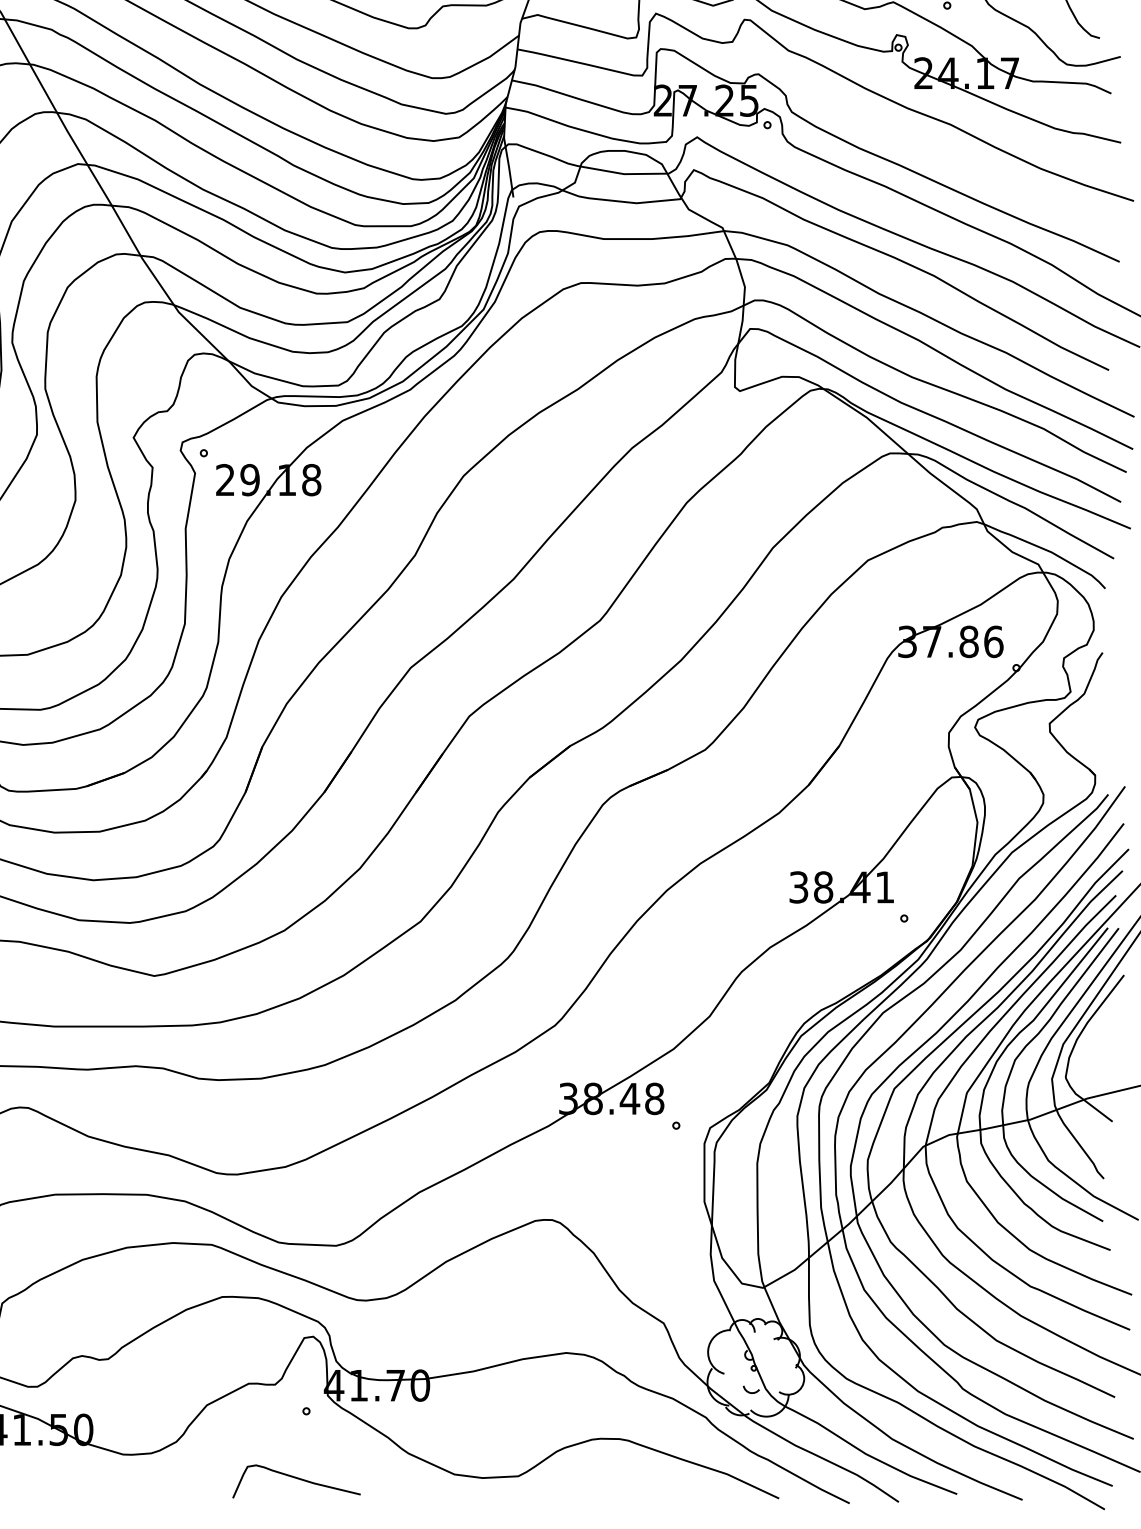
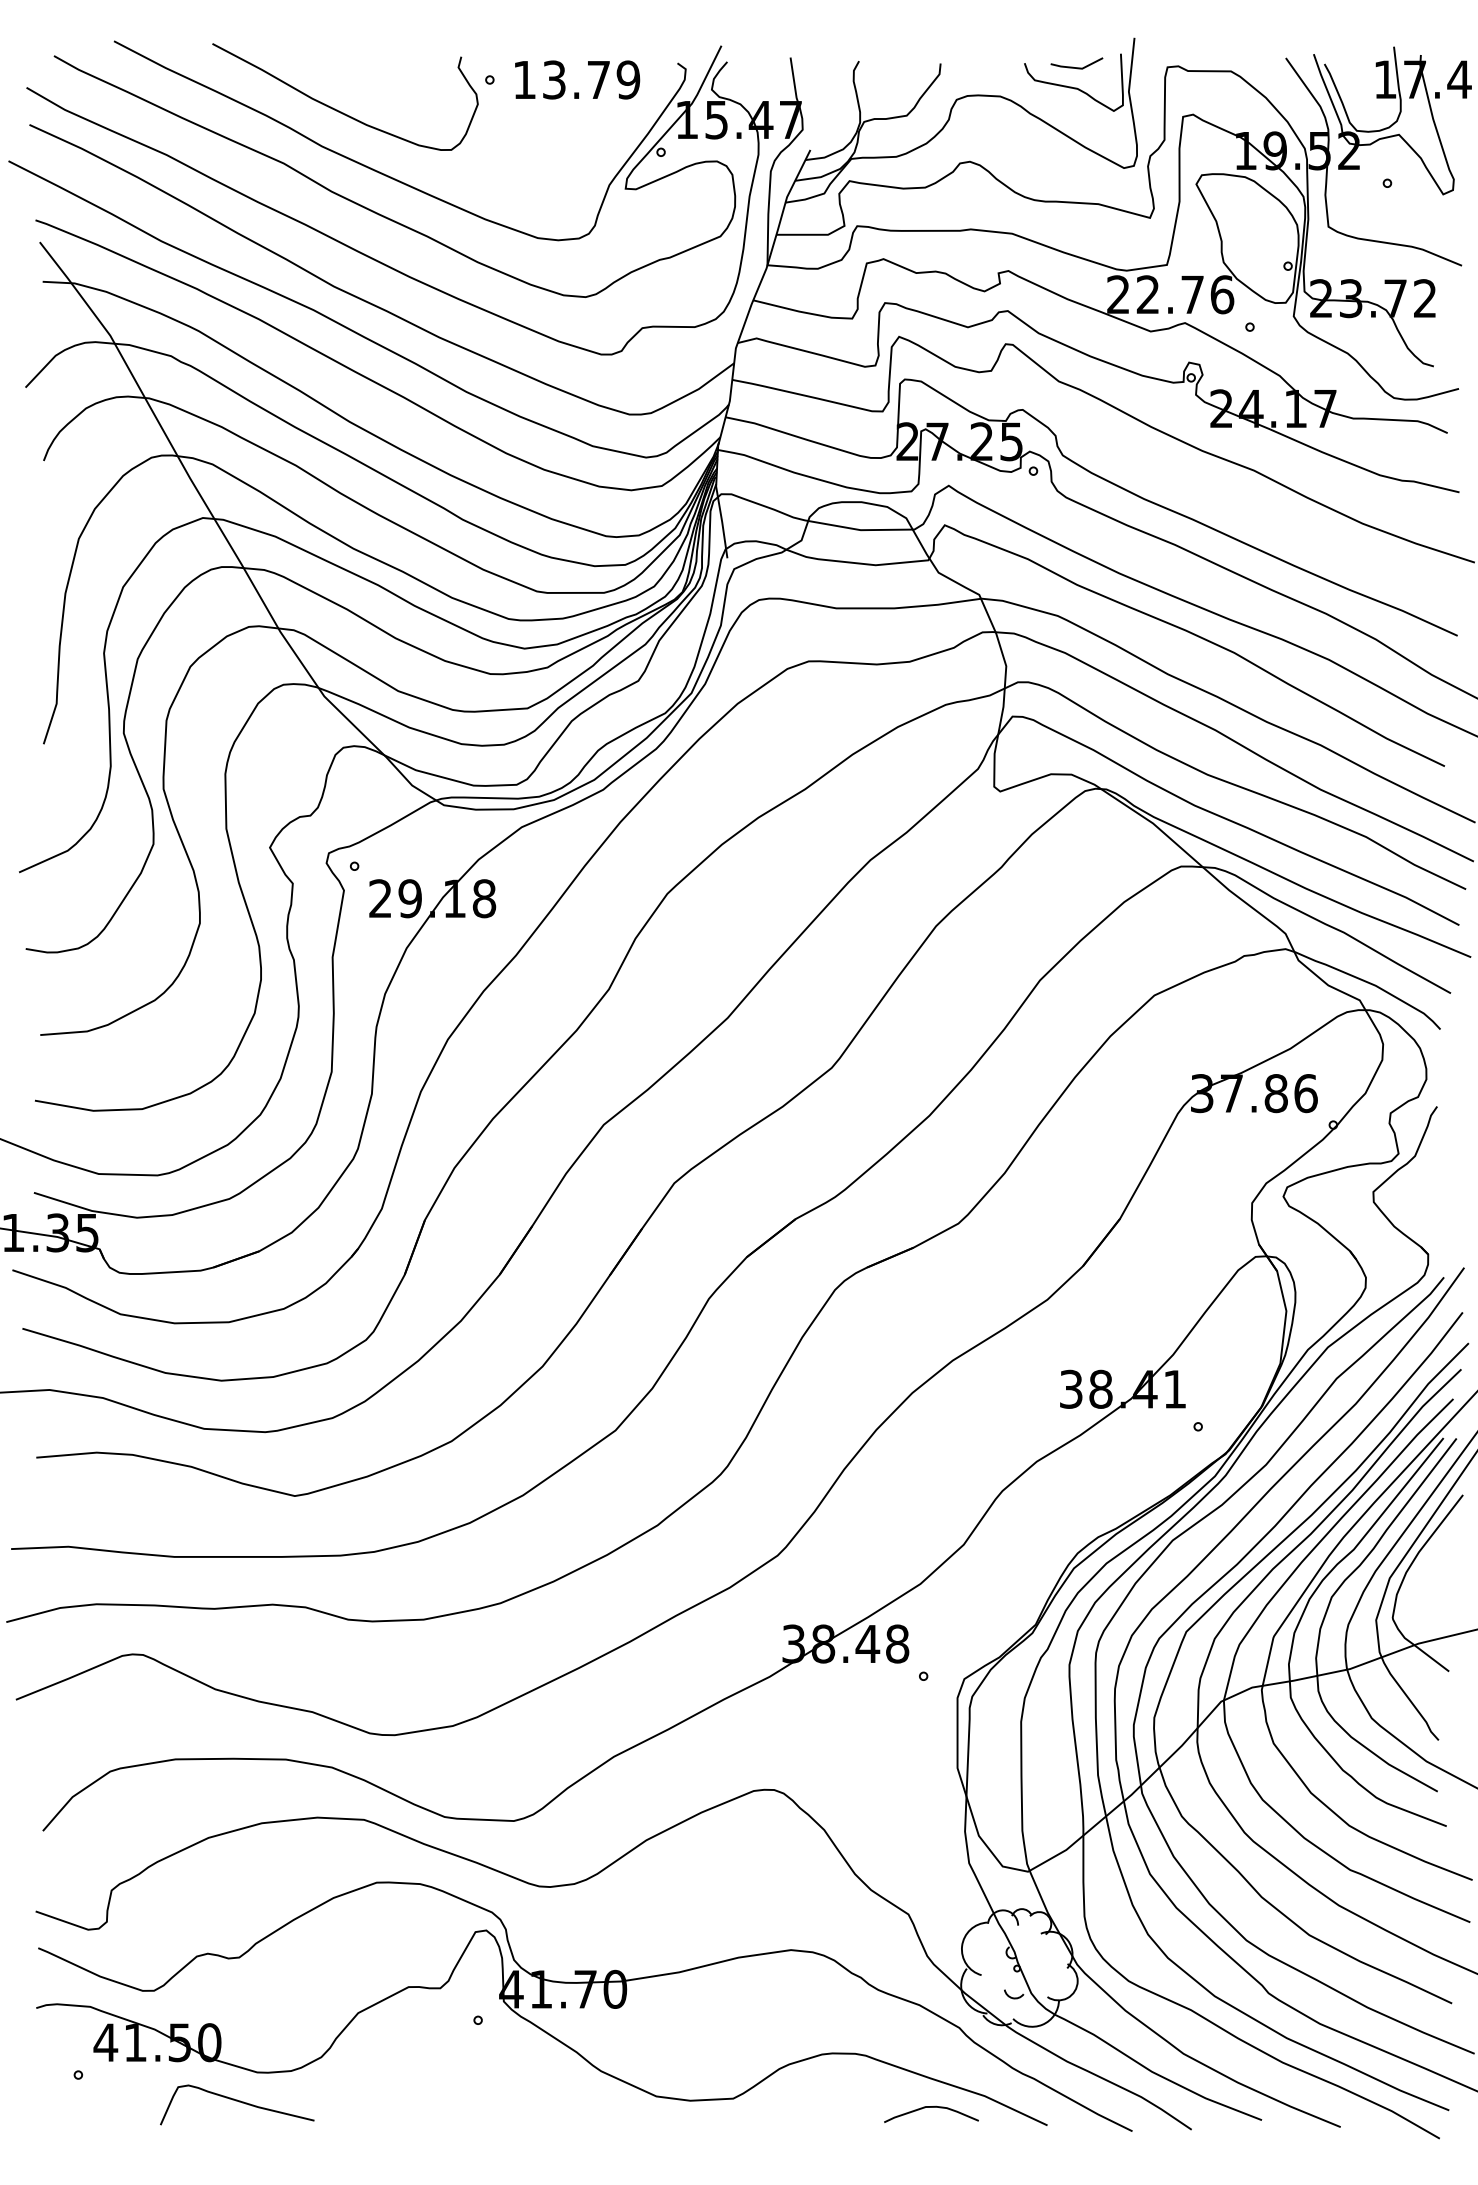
curve: (298, 1479) -> (239, 2102), moved
curve: (682, 1483) -> (931, 2107), added

